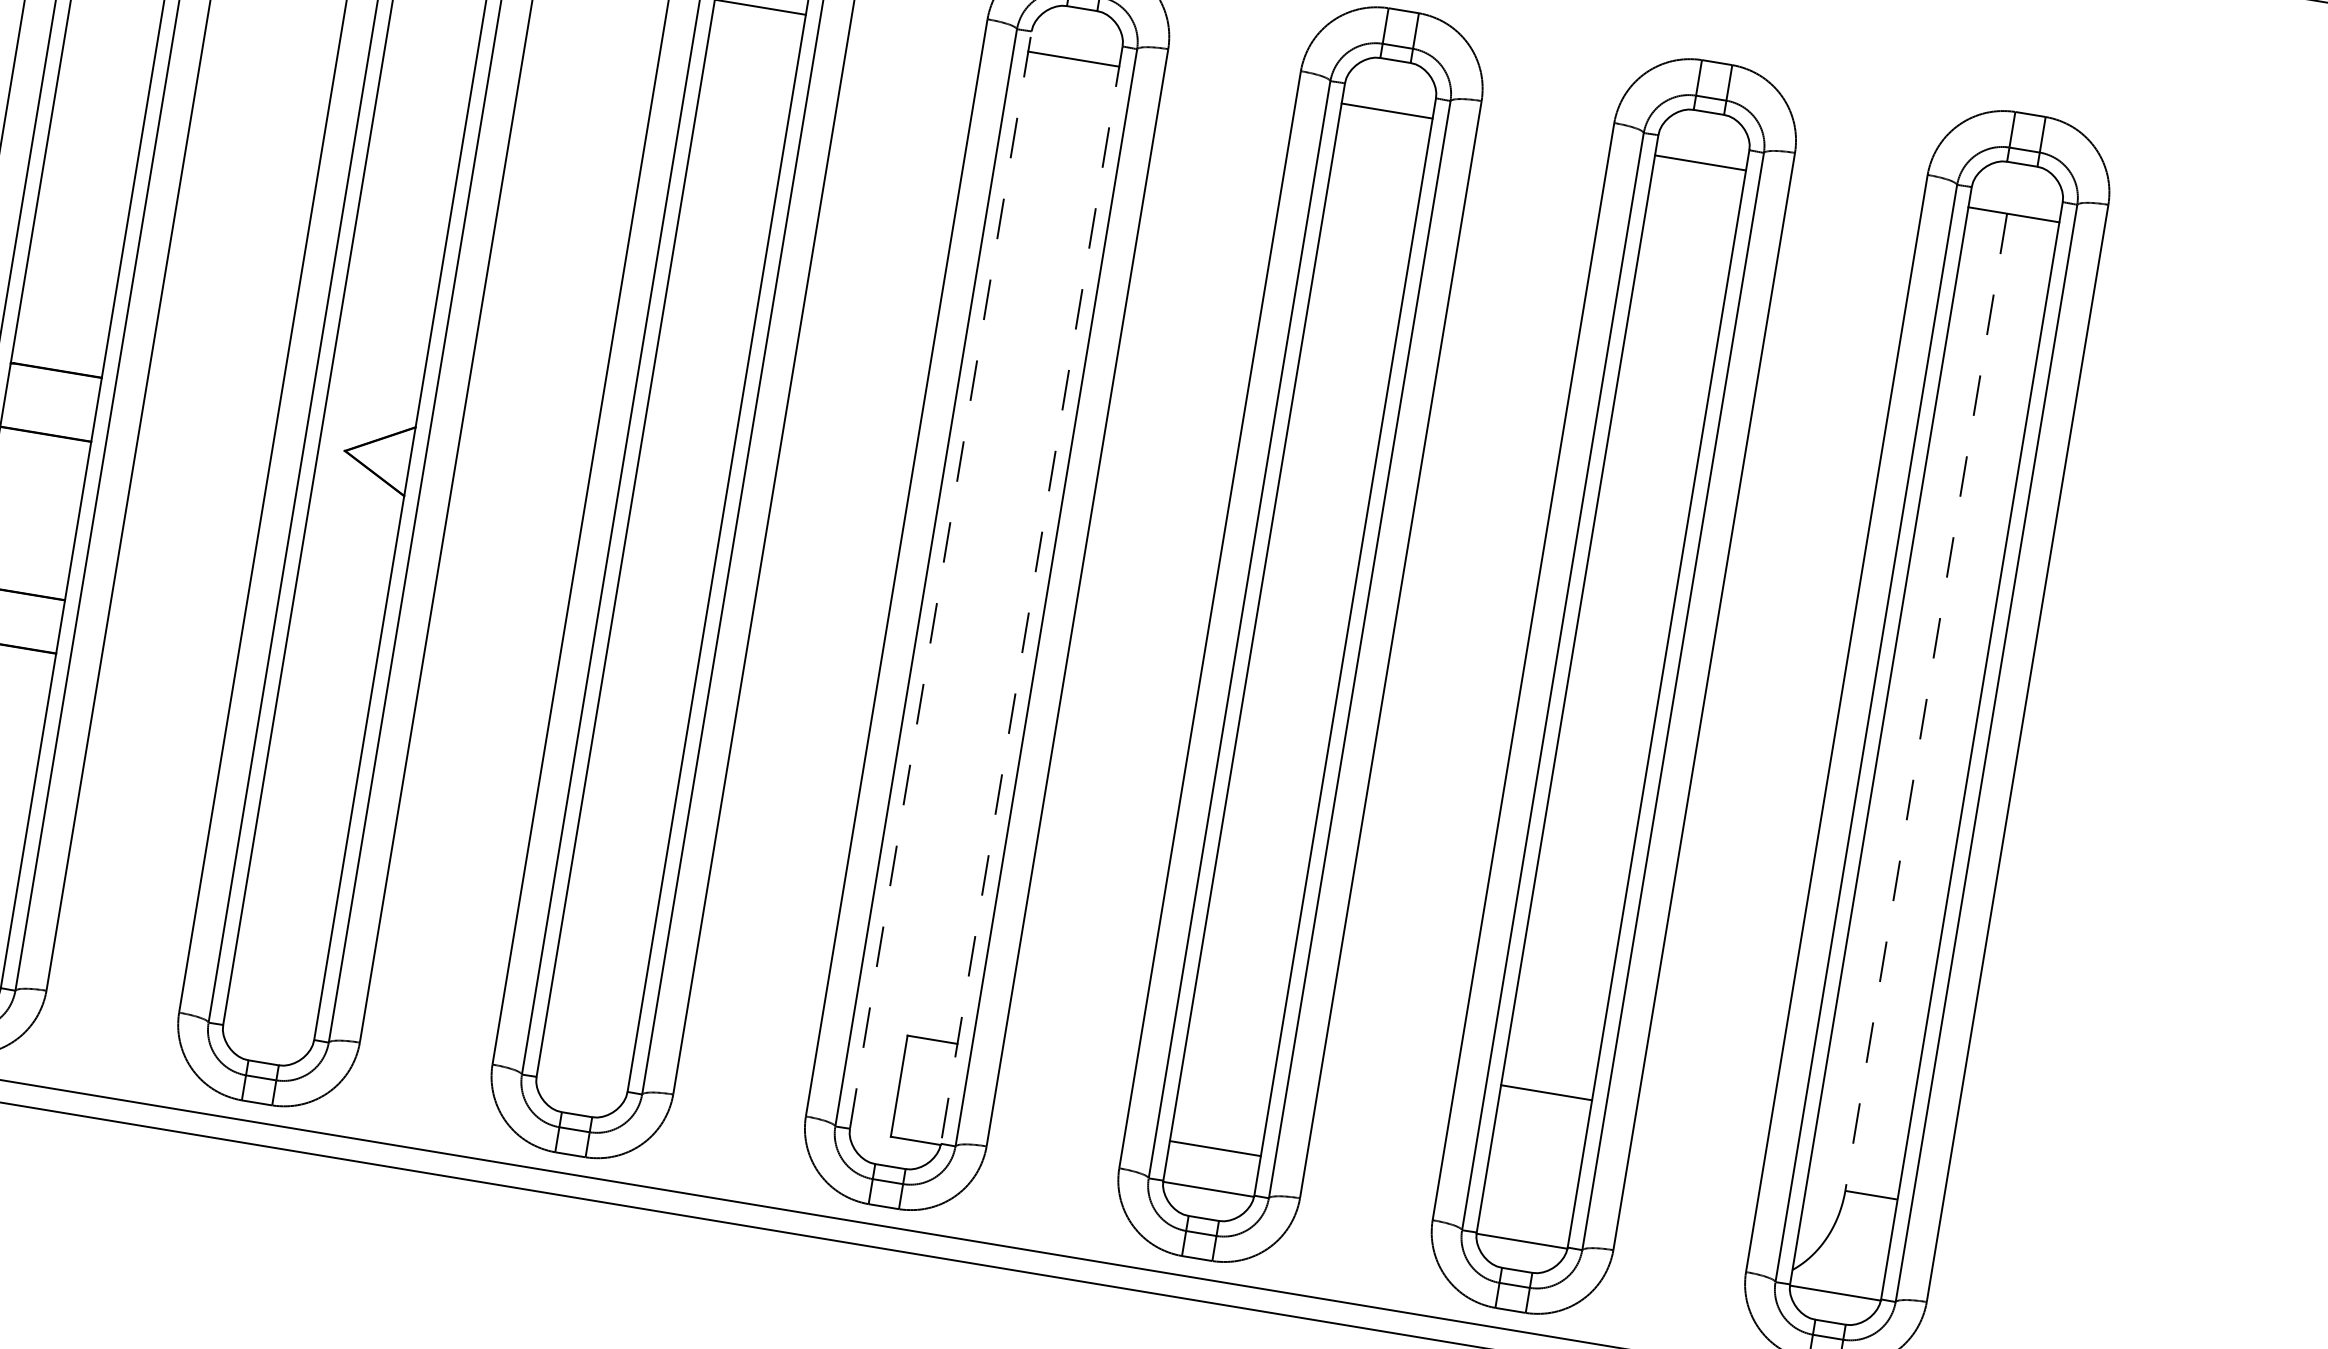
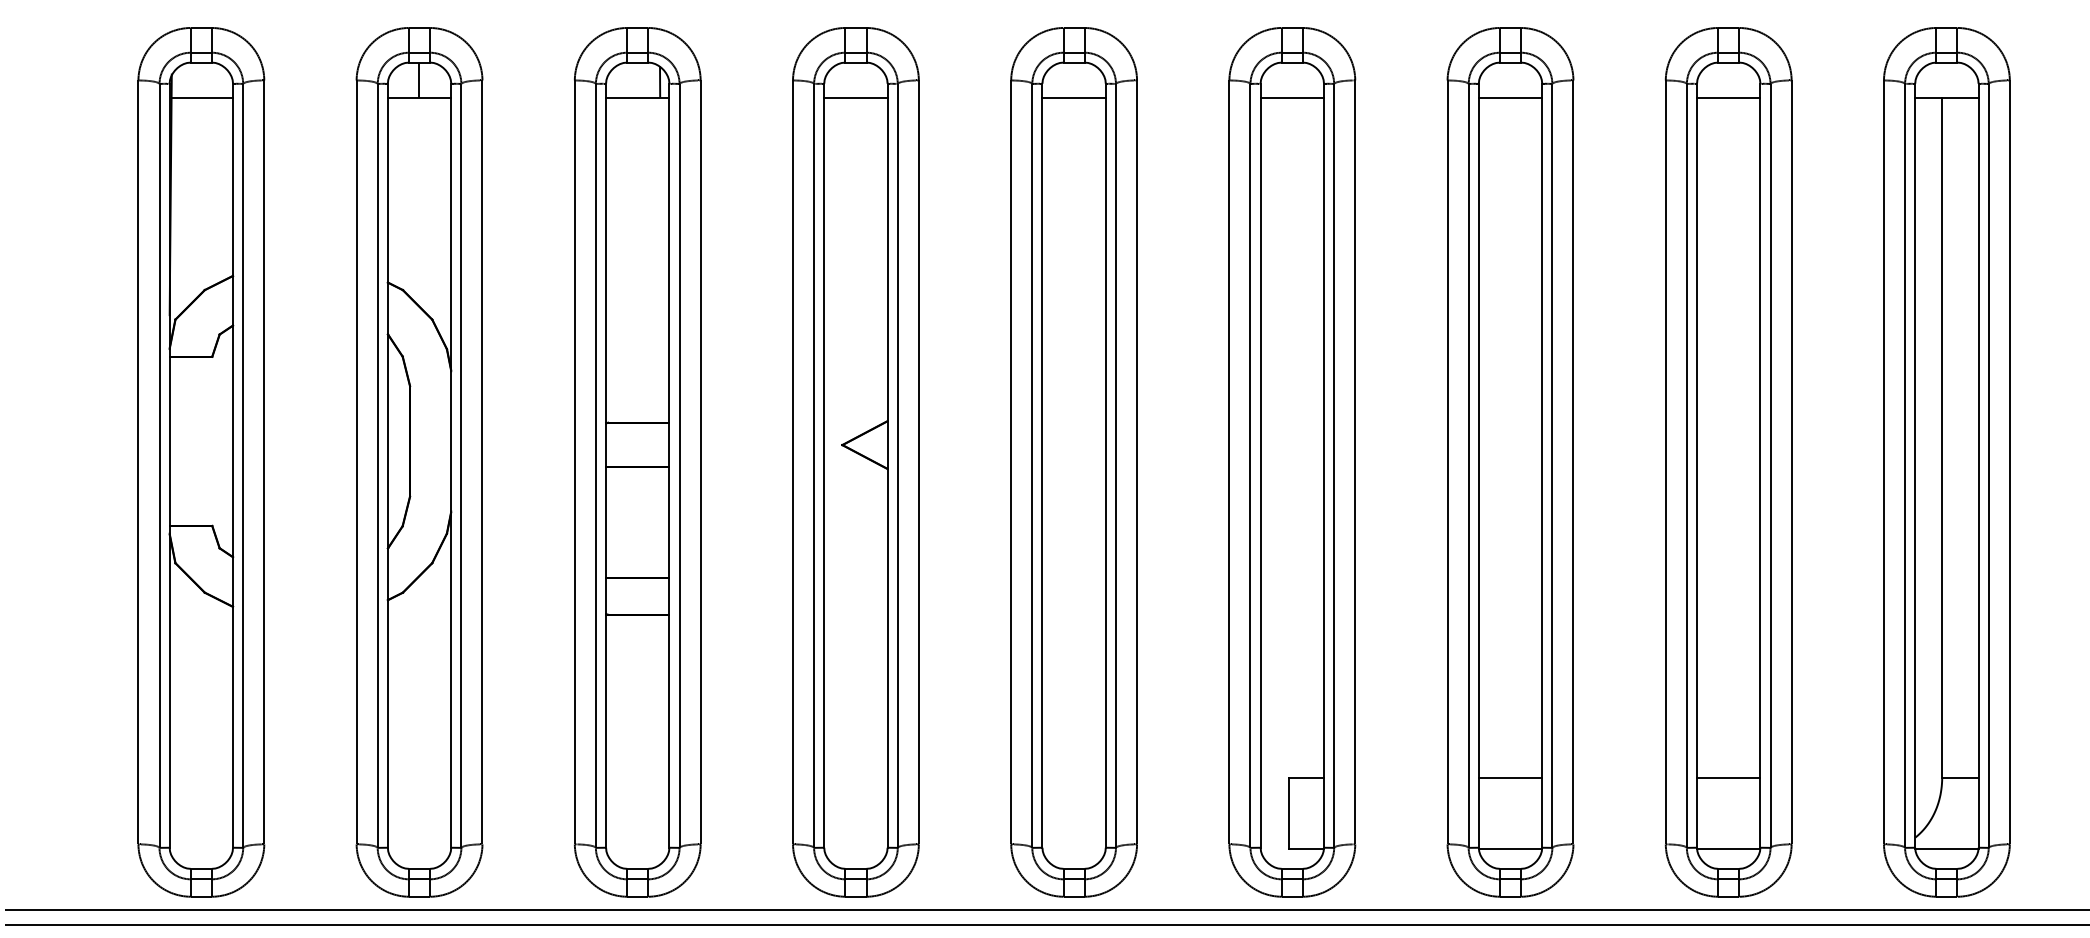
line: (940, 579) -> (1260, 465), dashed -> solid
line: (1032, 596) -> (1324, 466), dashed -> solid
line: (1926, 703) -> (1942, 438), dashed -> solid
line: (1546, 1093) -> (1728, 778), moved
line: (1215, 1149) -> (1510, 778), moved

